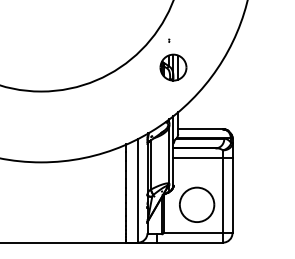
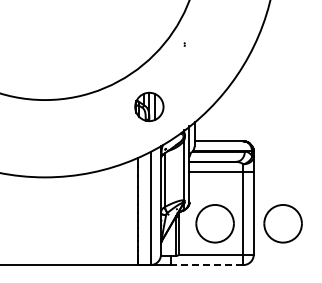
part: (173, 67) -> (149, 106), moved
part: (258, 204) -> (282, 223), added
line: (189, 243) -> (206, 265), solid -> dashed

